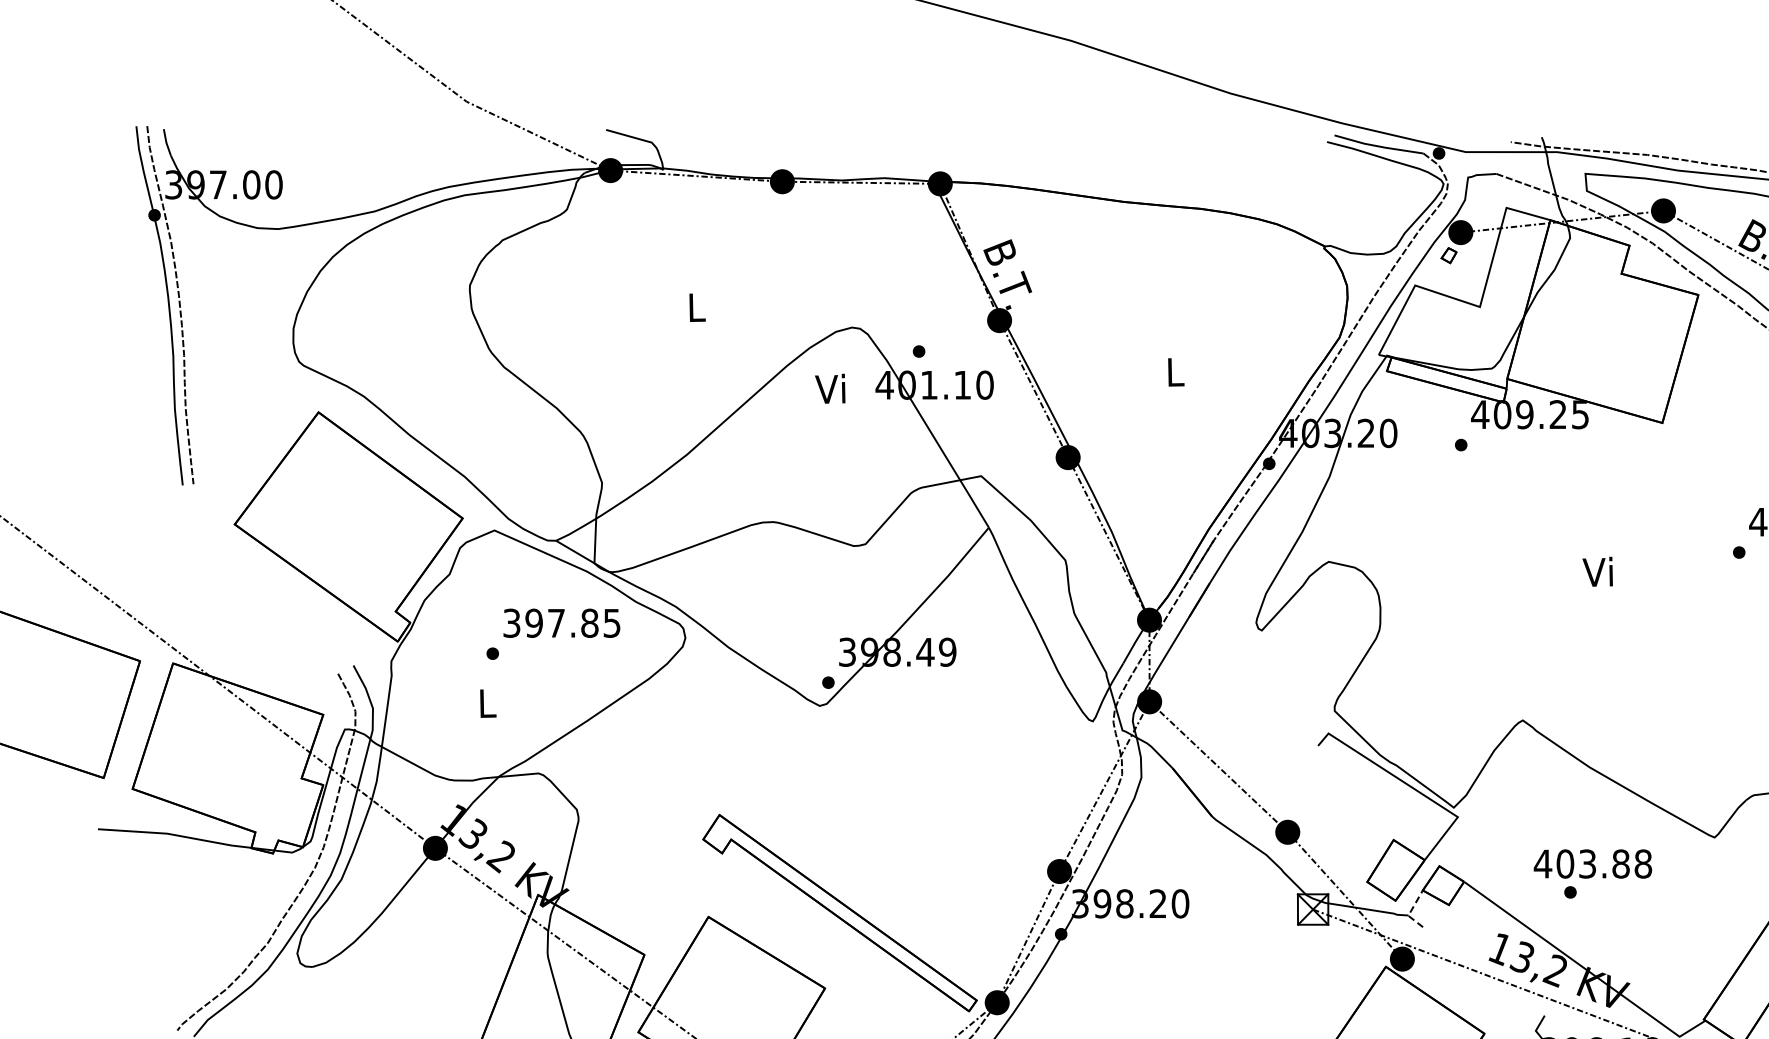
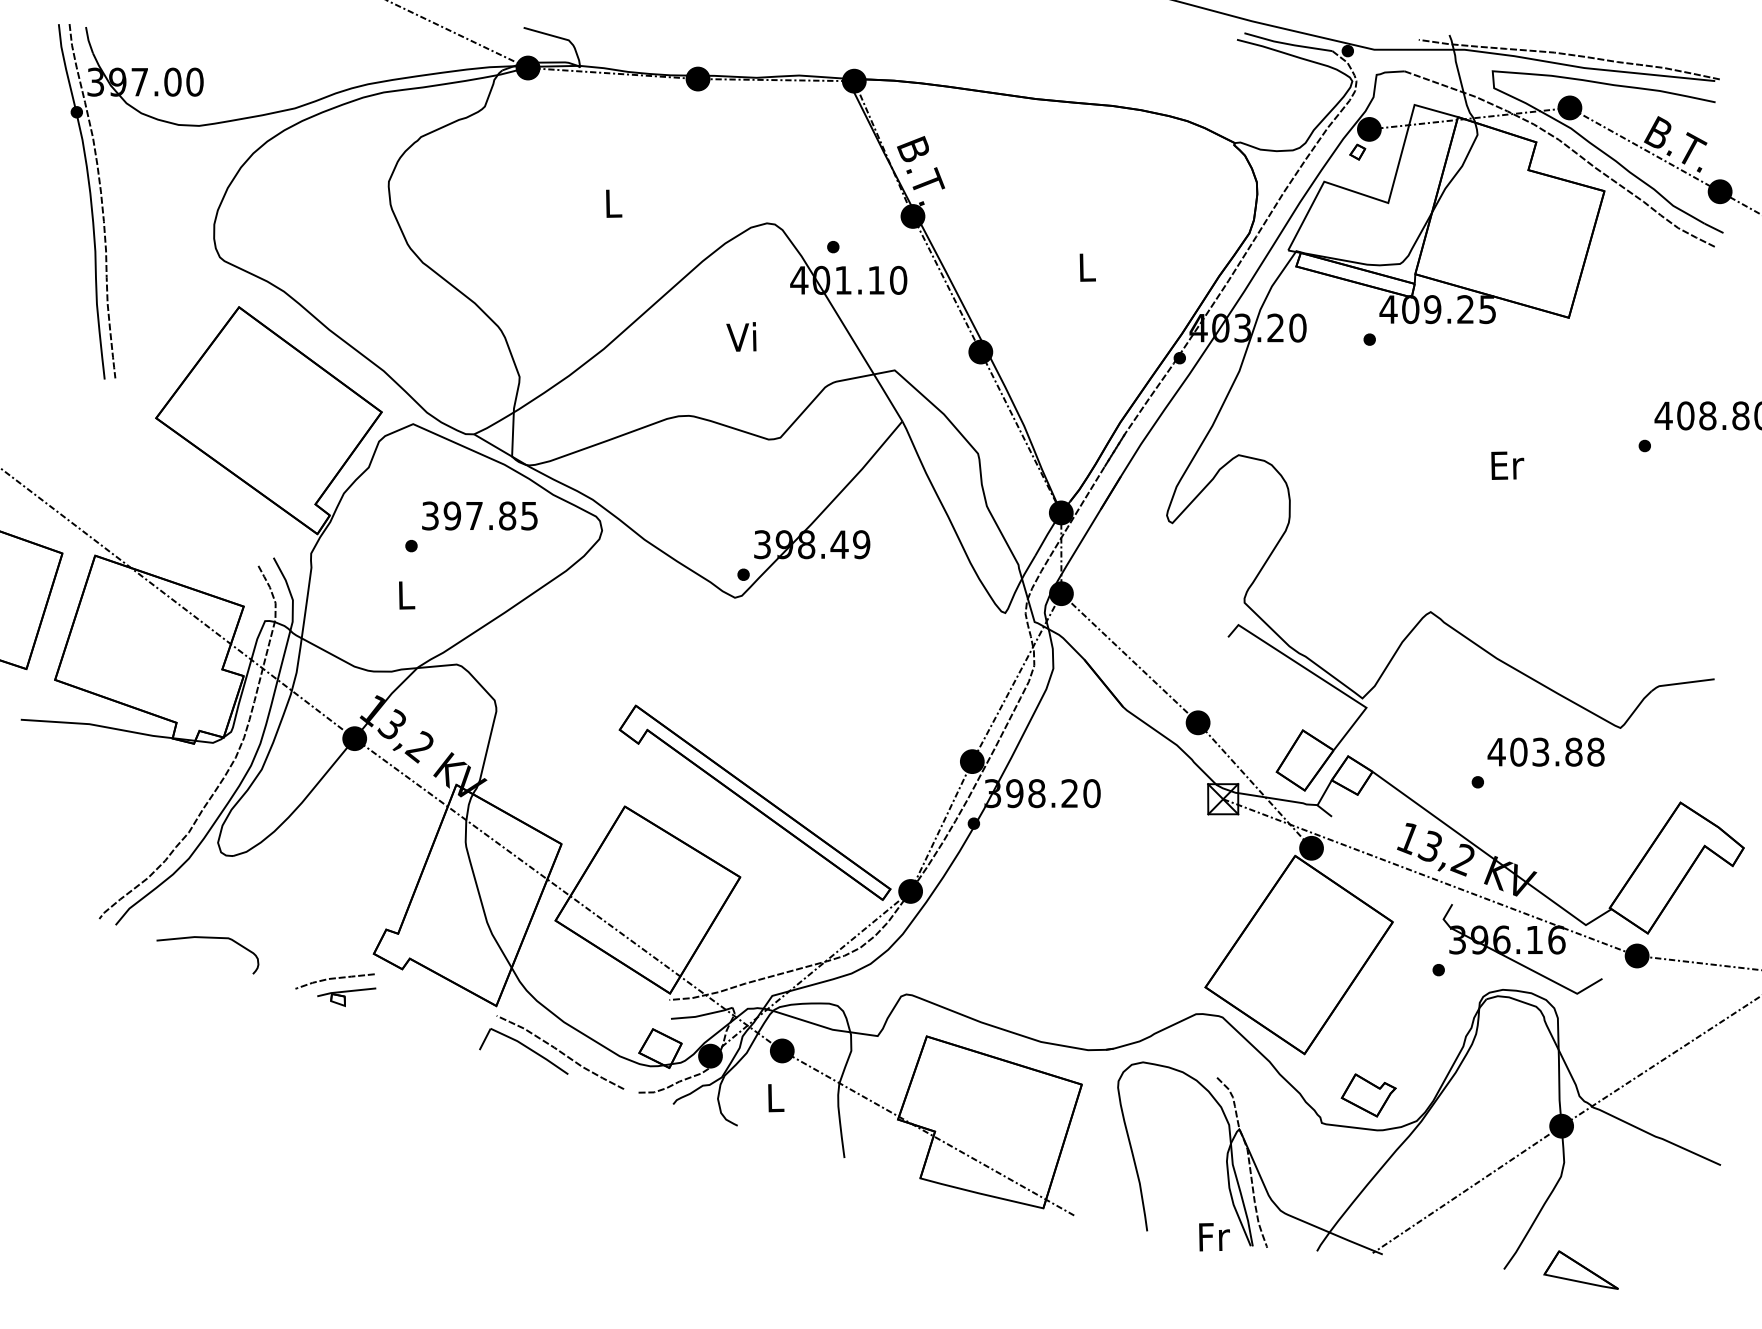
text: (830, 388) -> (741, 336), moved
text: (1599, 571) -> (1506, 464), Vi -> Er
text: (1592, 863) -> (1545, 751), moved
line: (1410, 911) -> (1319, 801), dashed -> solid

